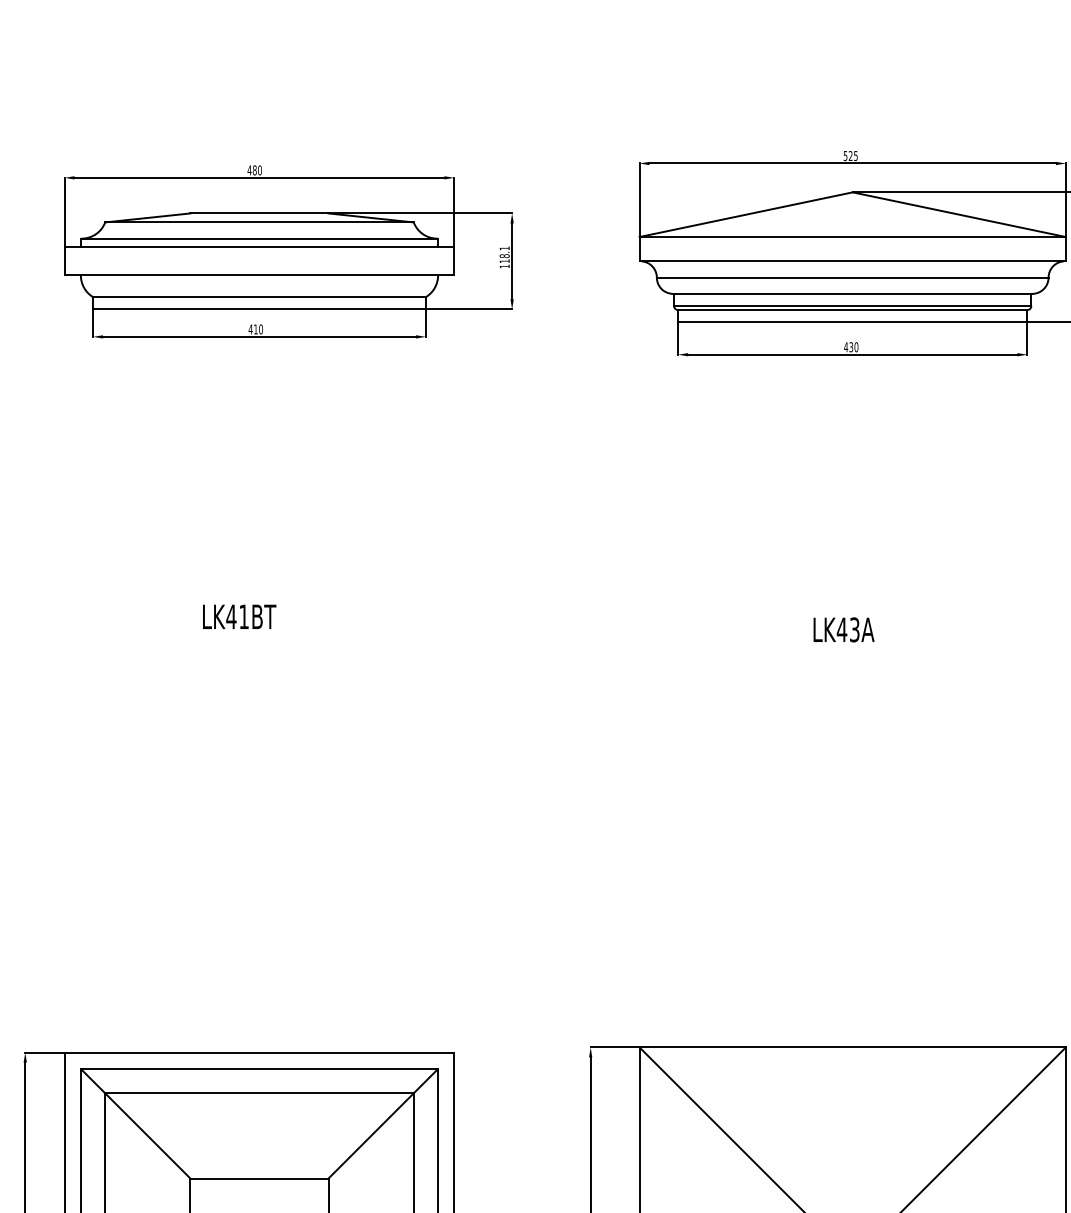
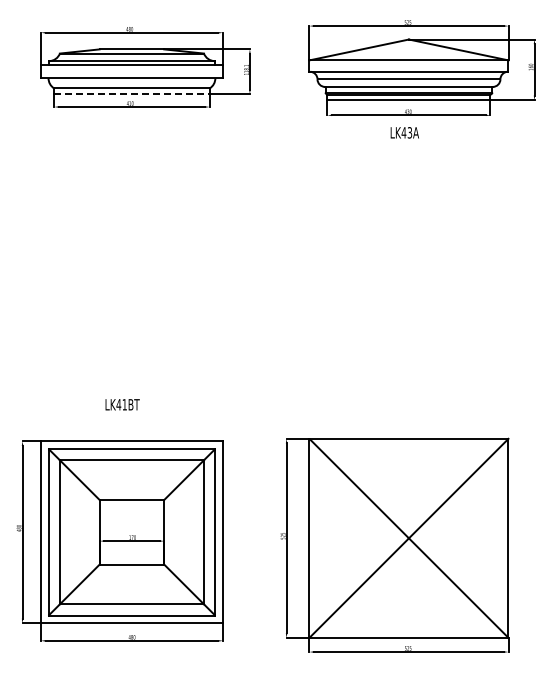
line: (258, 310) -> (131, 94), solid -> dashed
text: (239, 616) -> (122, 404), moved
text: (843, 629) -> (404, 132), moved

